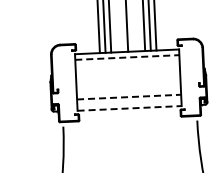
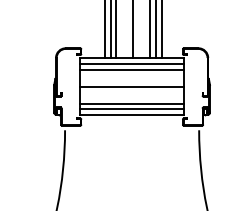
line: (127, 57) -> (132, 64), dashed -> solid
line: (127, 62) -> (132, 69), added
line: (128, 79) -> (132, 86), added
line: (129, 96) -> (132, 103), dashed -> solid
line: (129, 102) -> (132, 109), added
line: (130, 108) -> (132, 115), dashed -> solid

